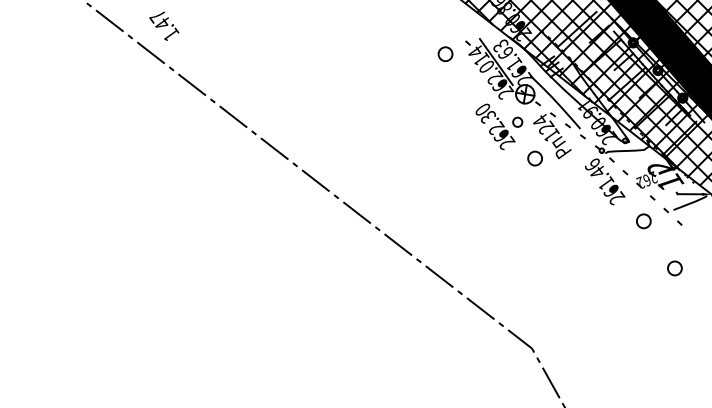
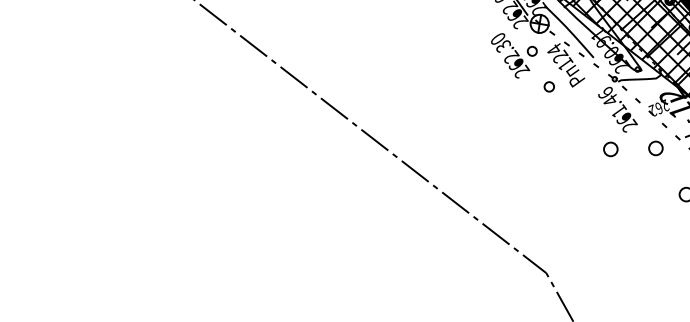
circle: (534, 158) -> (548, 86), size x0.7
circle: (597, 222) -> (610, 149), added

